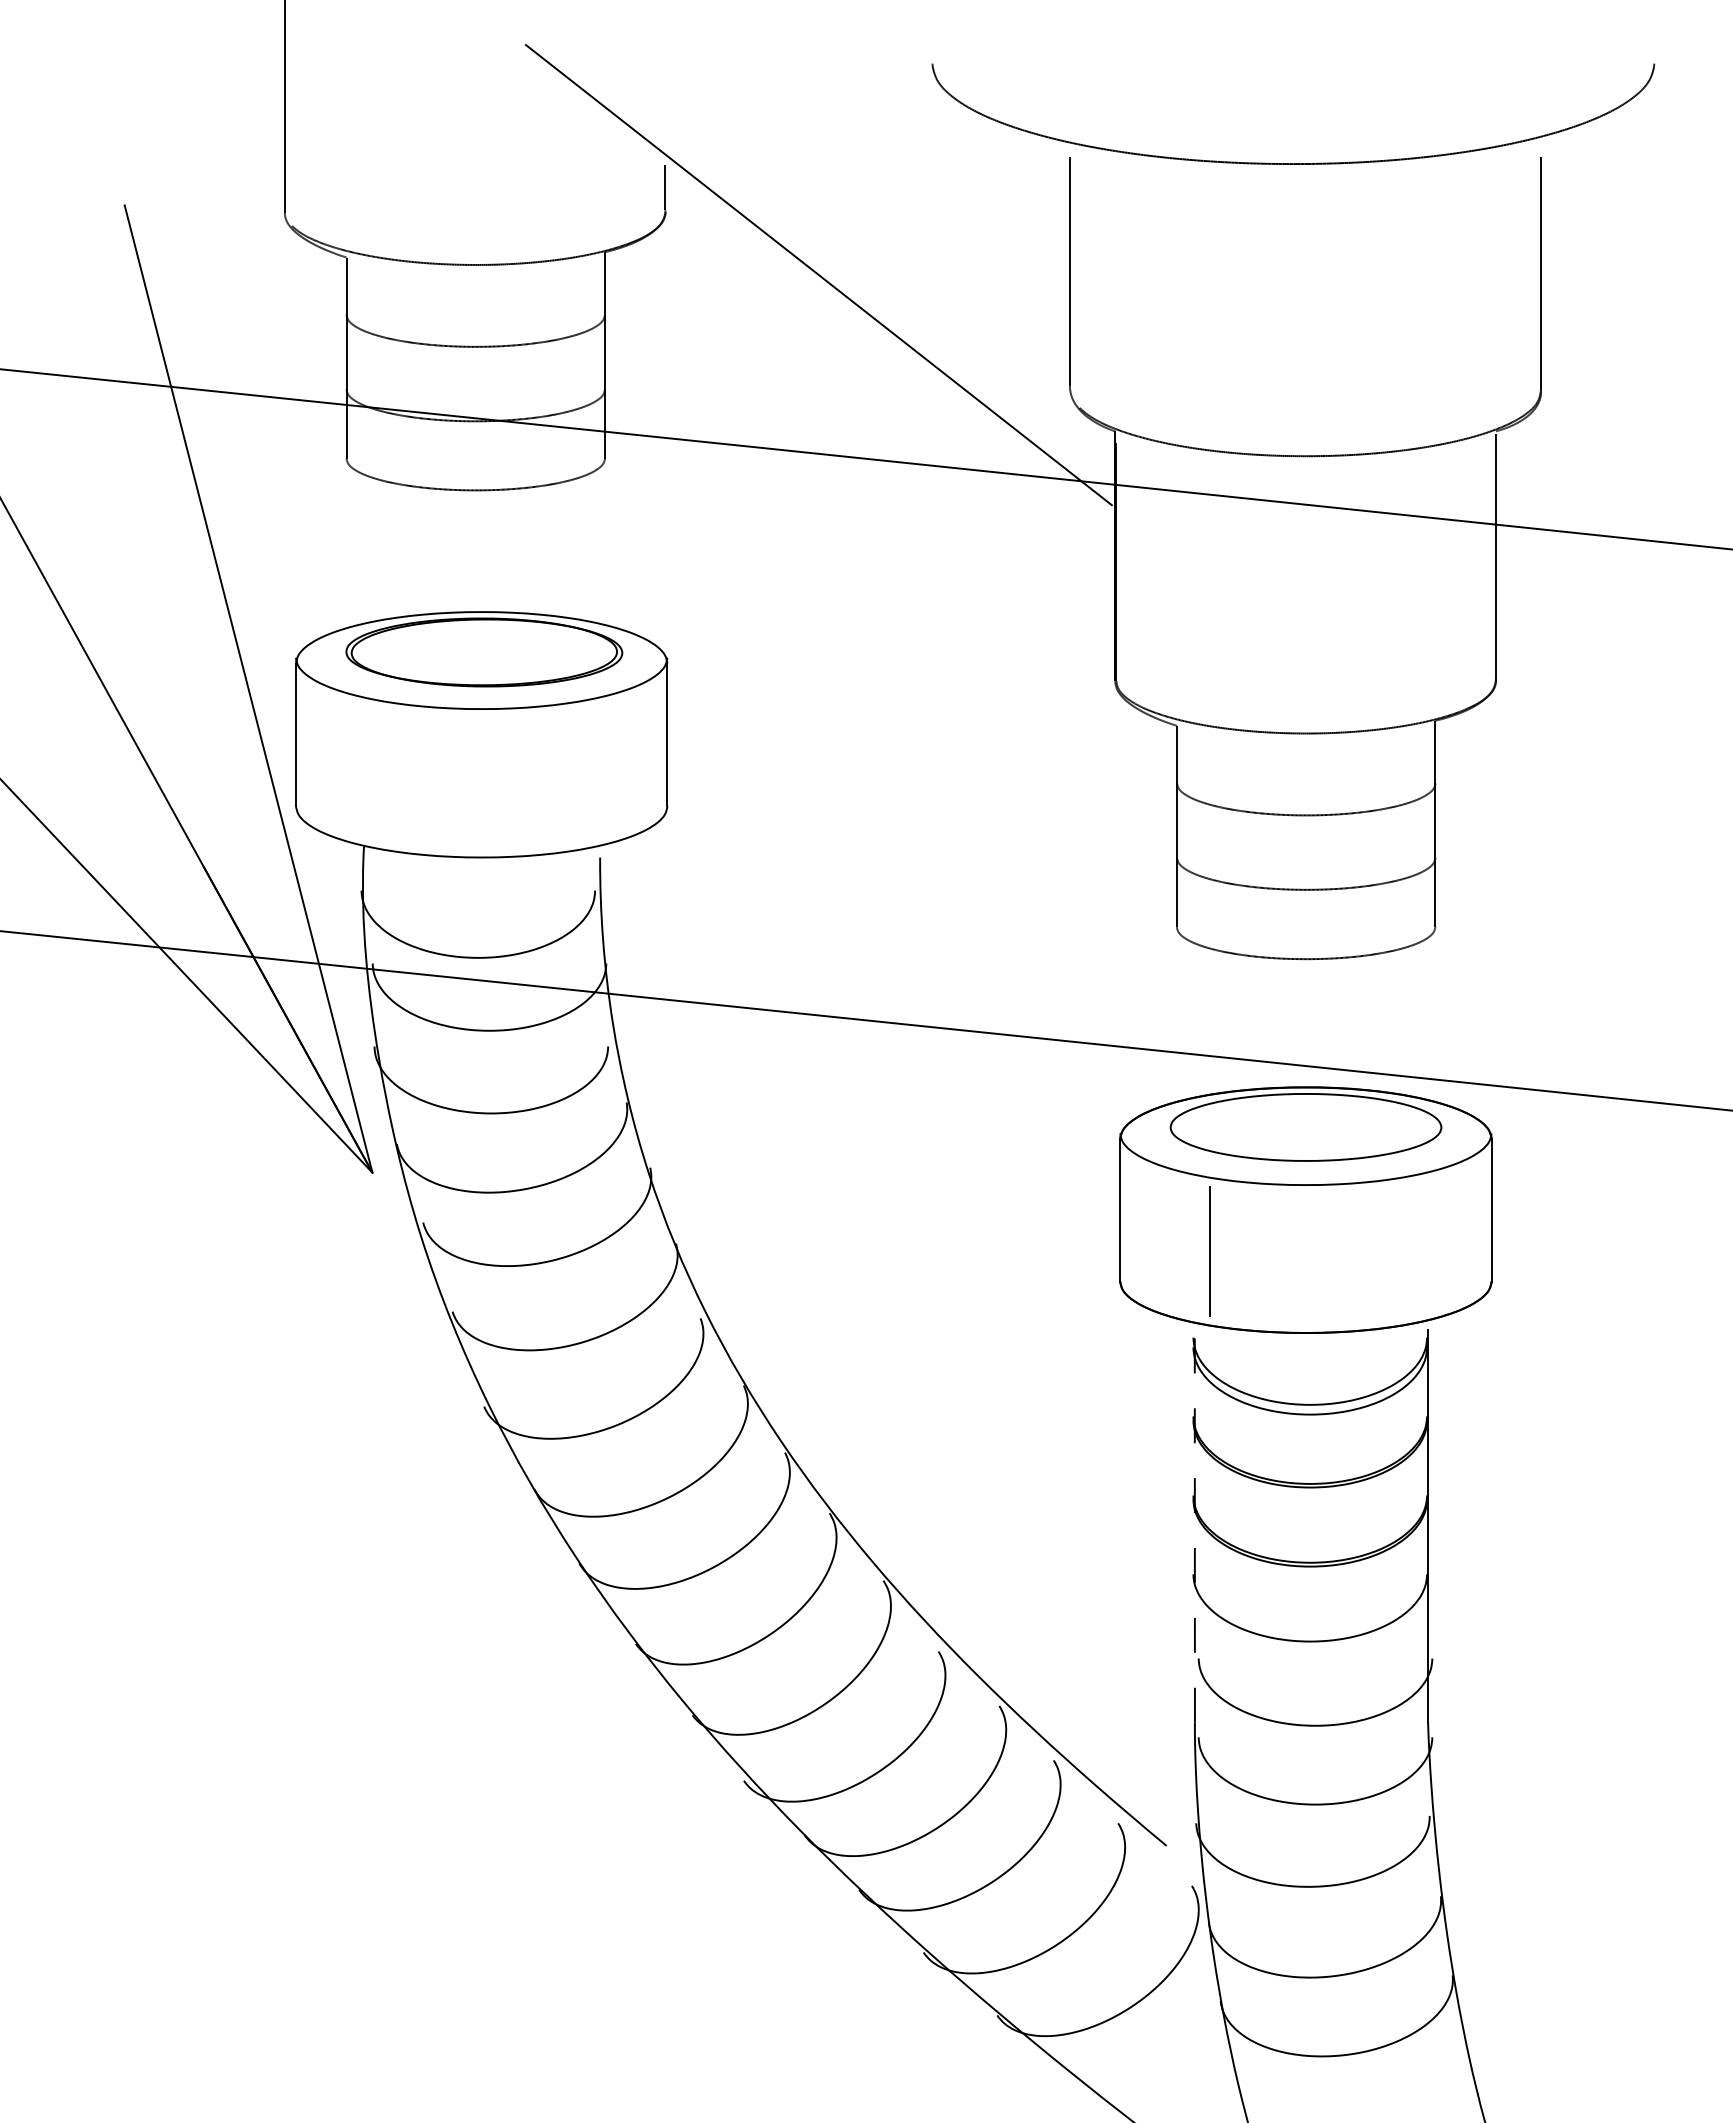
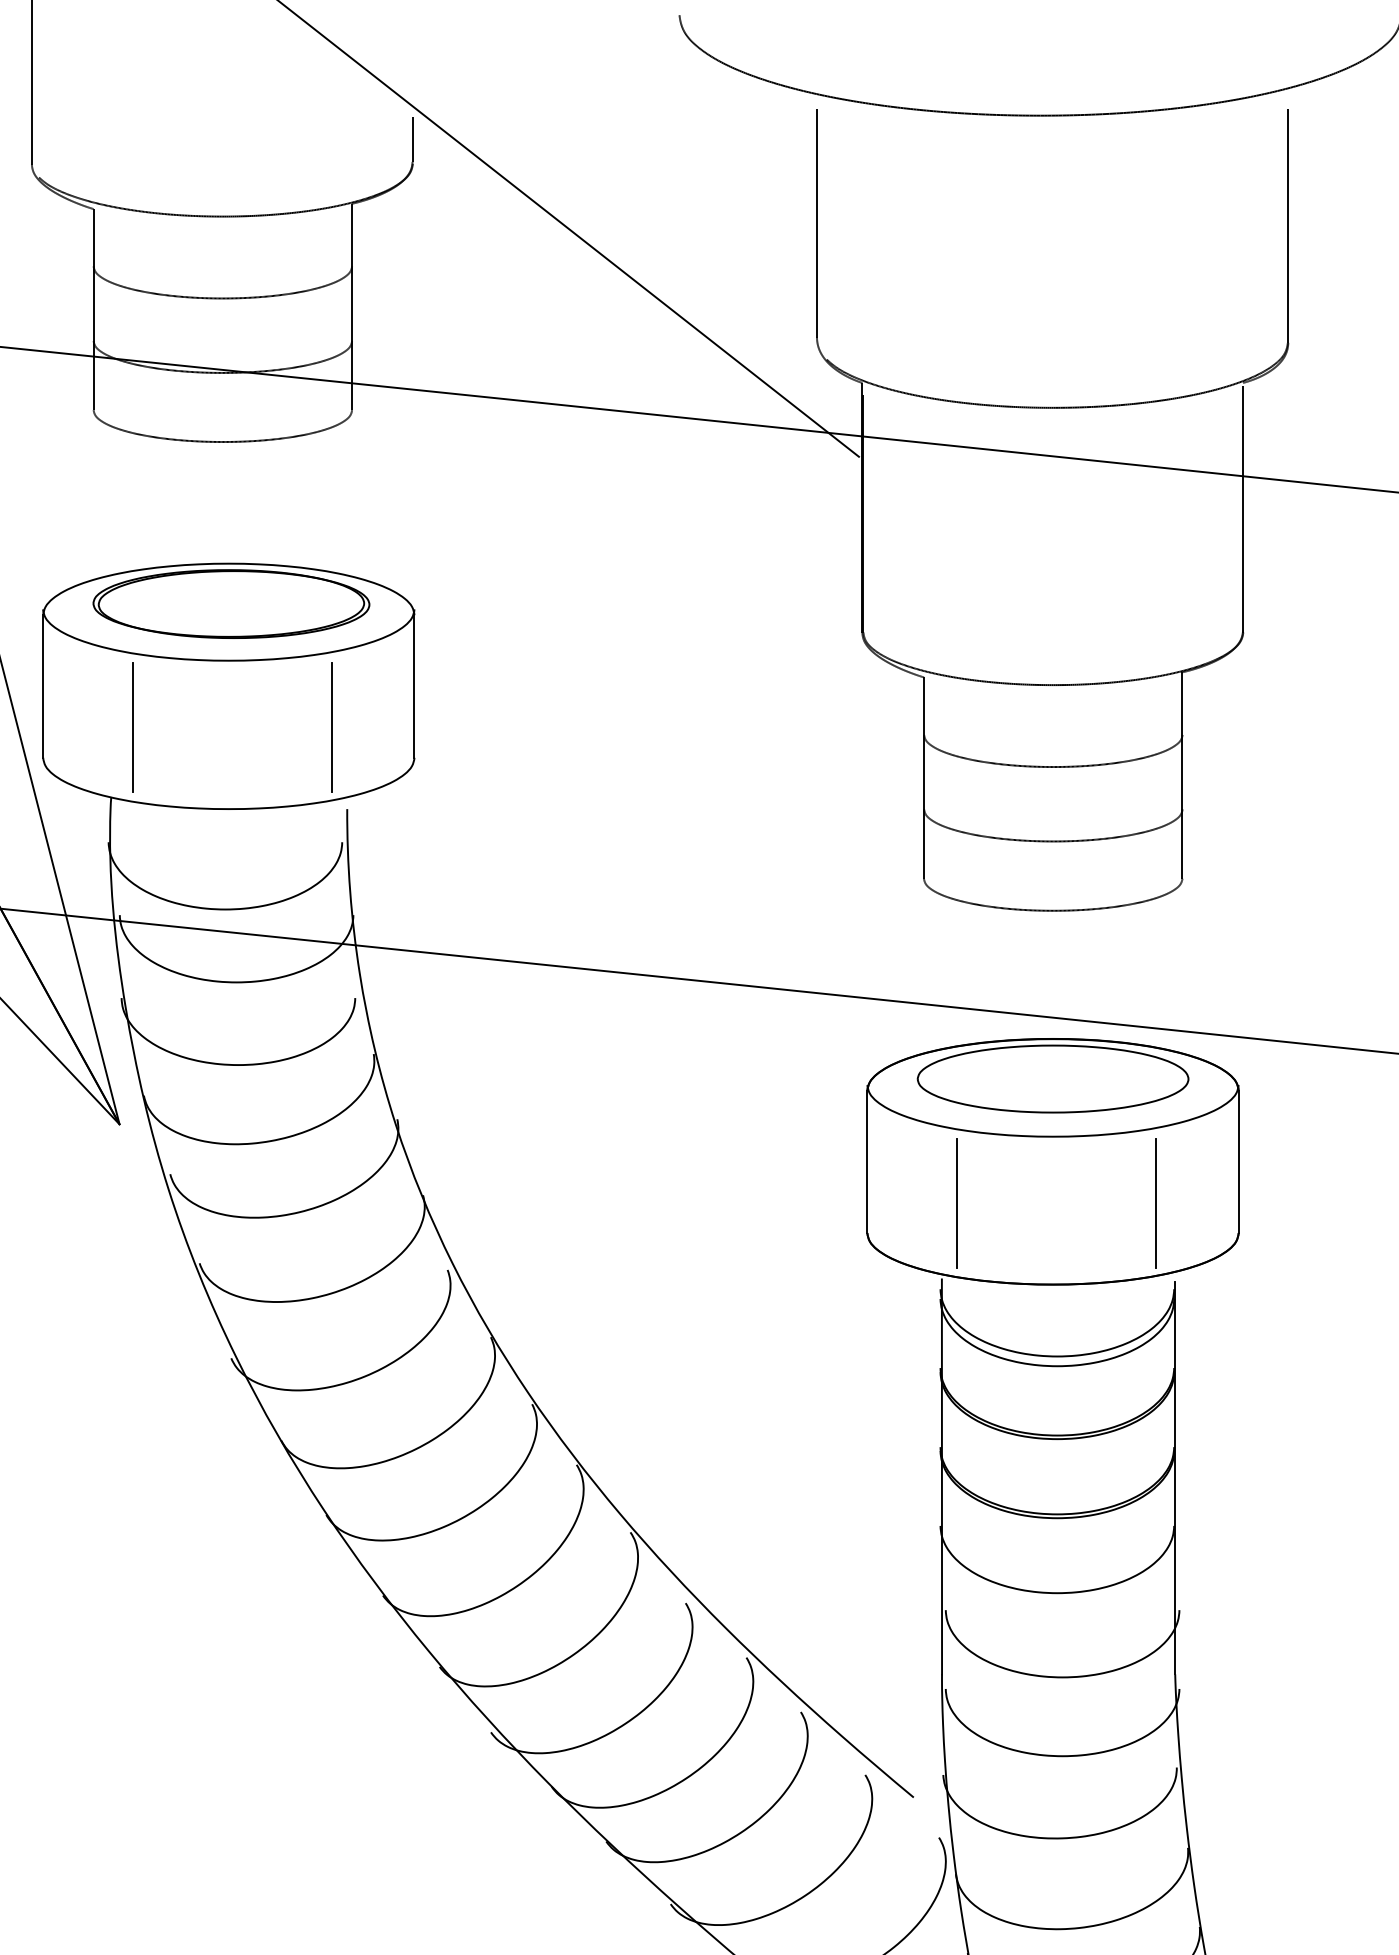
line: (385, 775) -> (132, 727), added
line: (584, 775) -> (331, 727), added
line: (1409, 1251) -> (1156, 1203), added
line: (1194, 1524) -> (941, 1476), dashed -> solid

